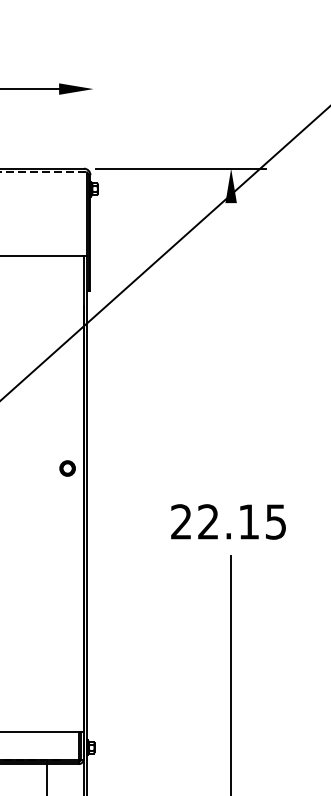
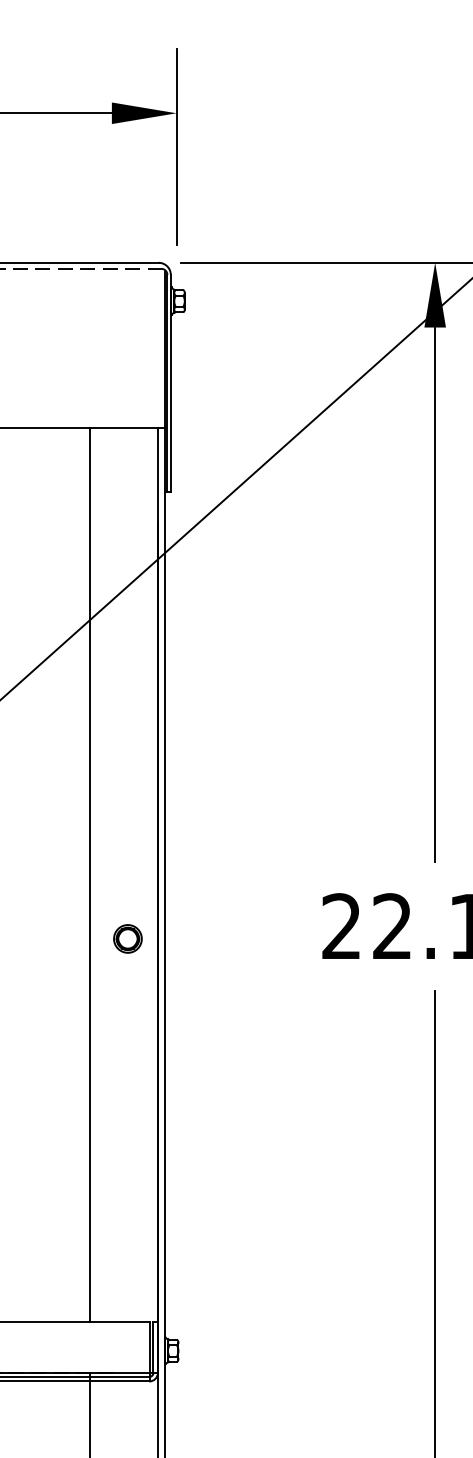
line: (93, 106) -> (176, 145), added
line: (231, 345) -> (435, 595), added
part: (67, 468) -> (127, 938), moved
line: (47, 494) -> (90, 874), added

